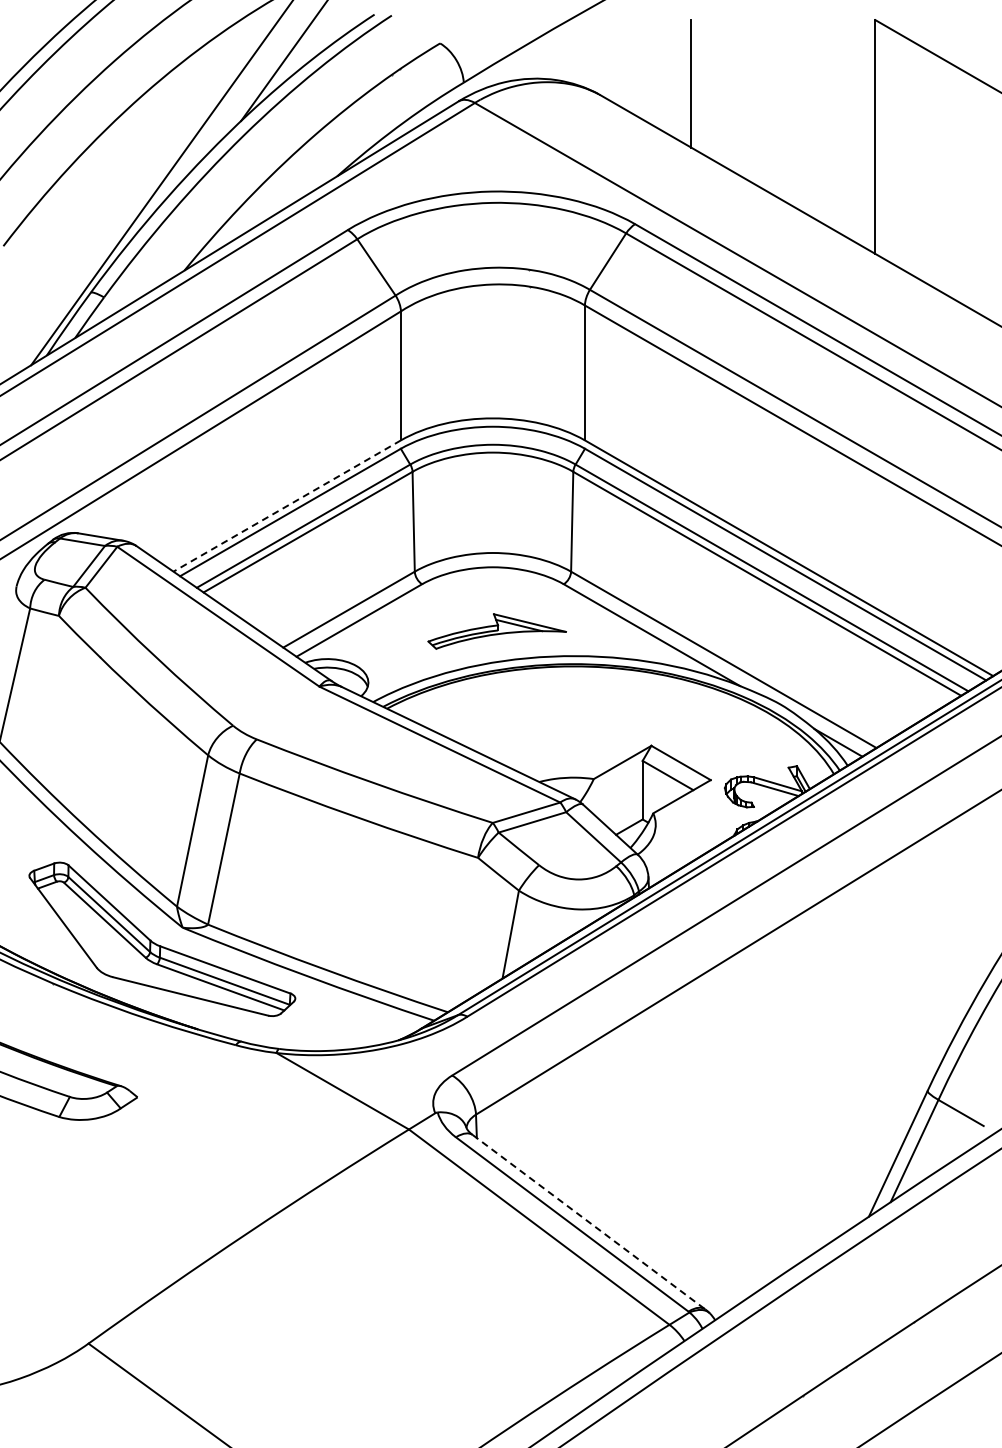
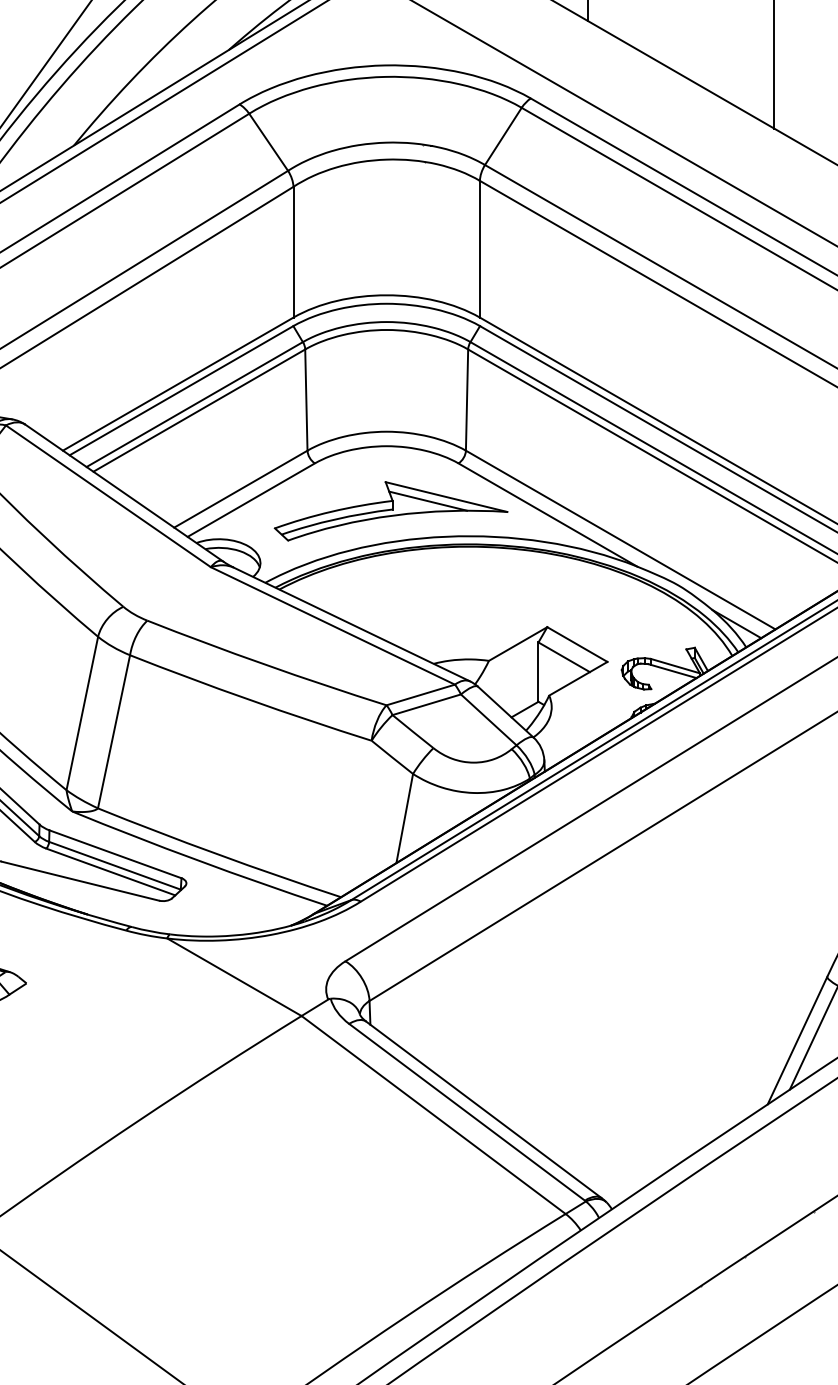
line: (286, 506) -> (177, 384), dashed -> solid
part: (496, 631) -> (390, 511), size x1.67
line: (589, 1222) -> (484, 1110), dashed -> solid

